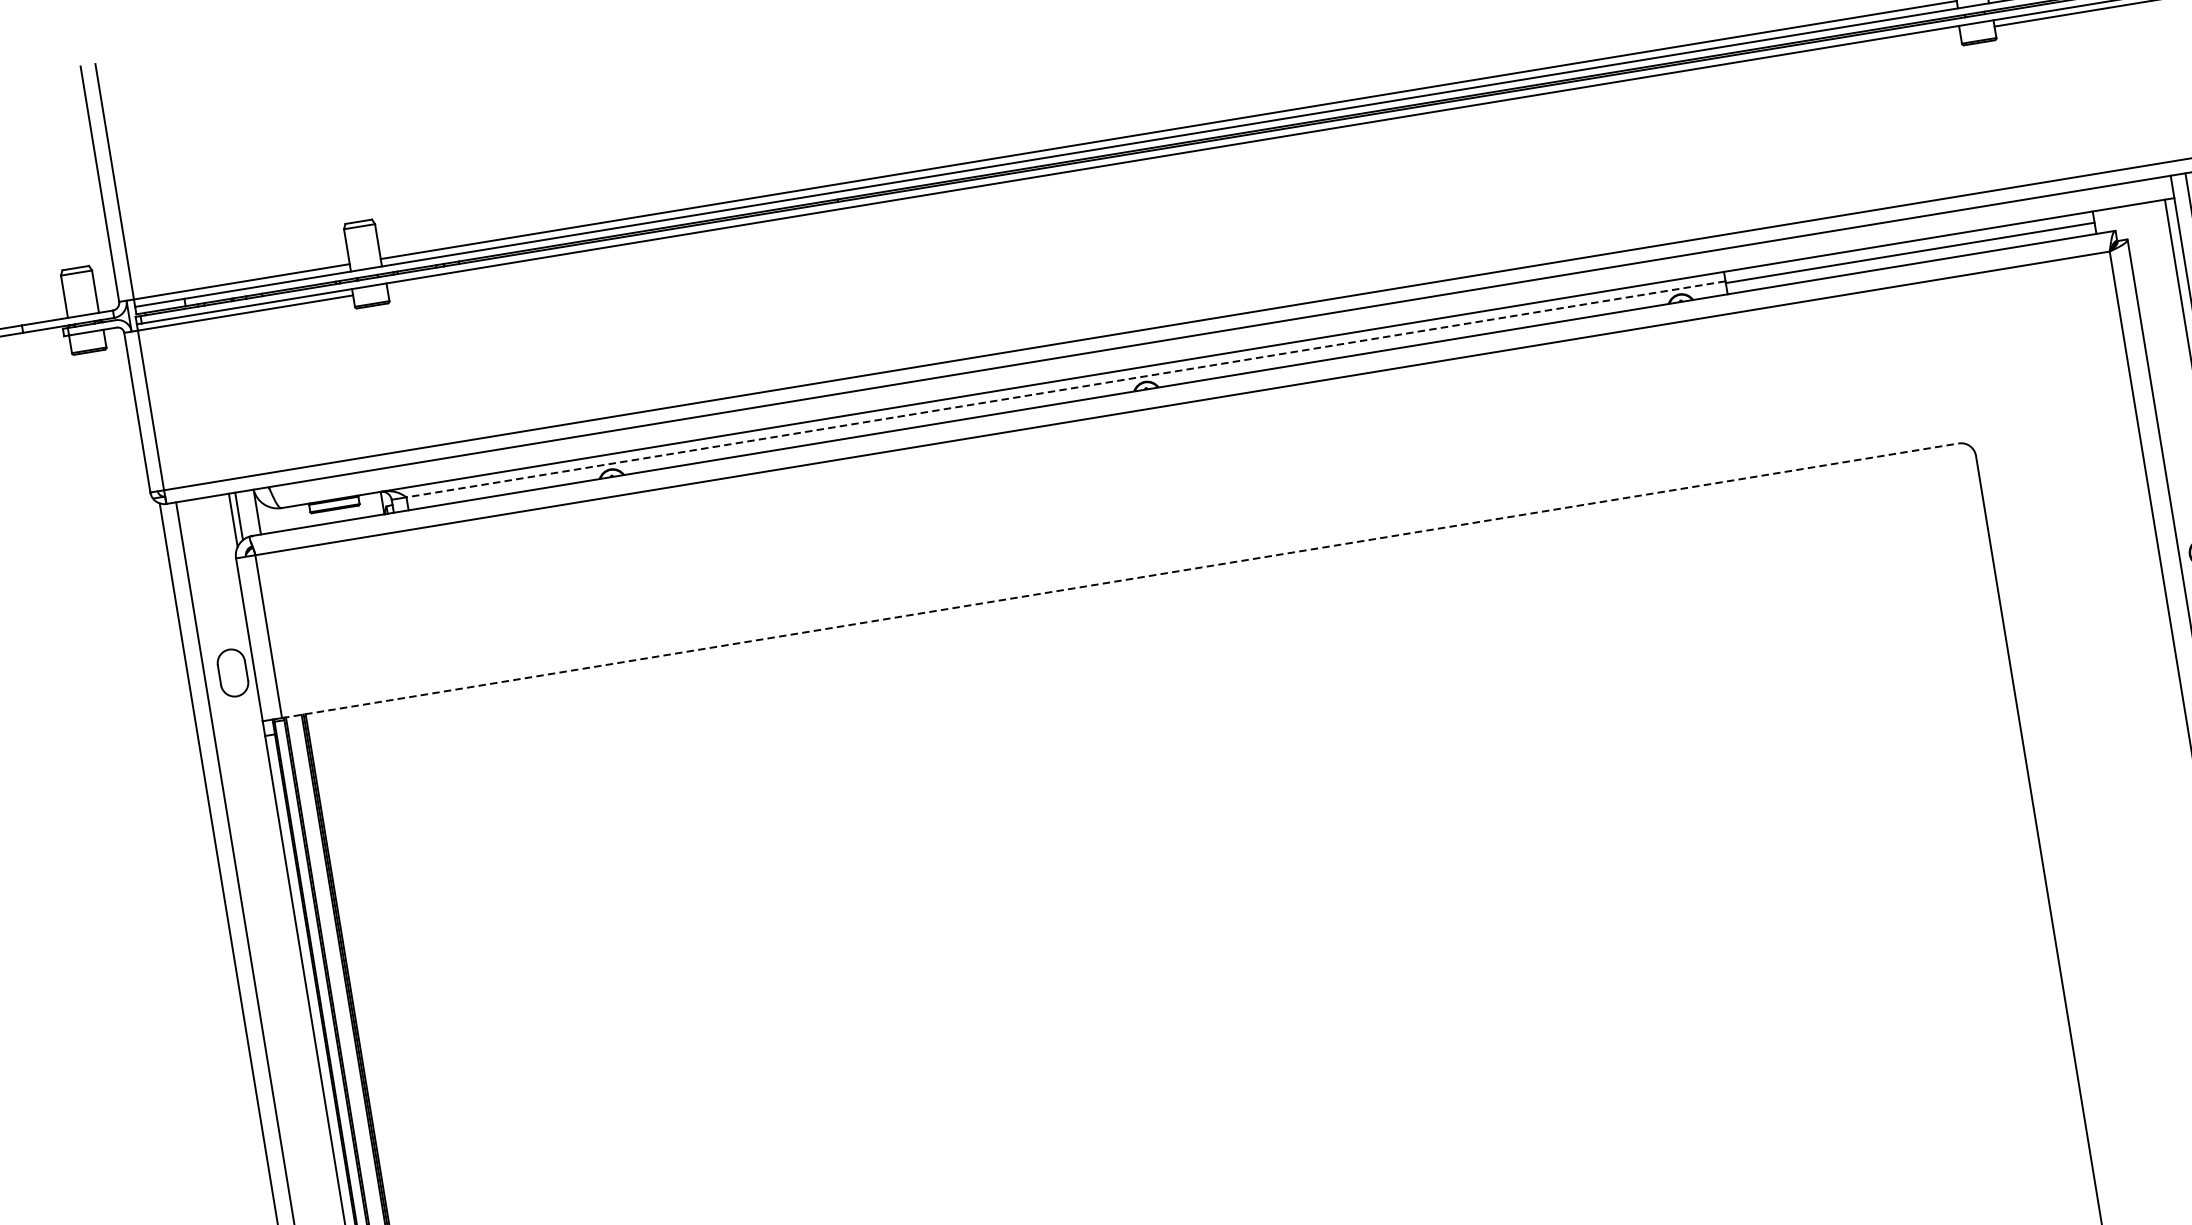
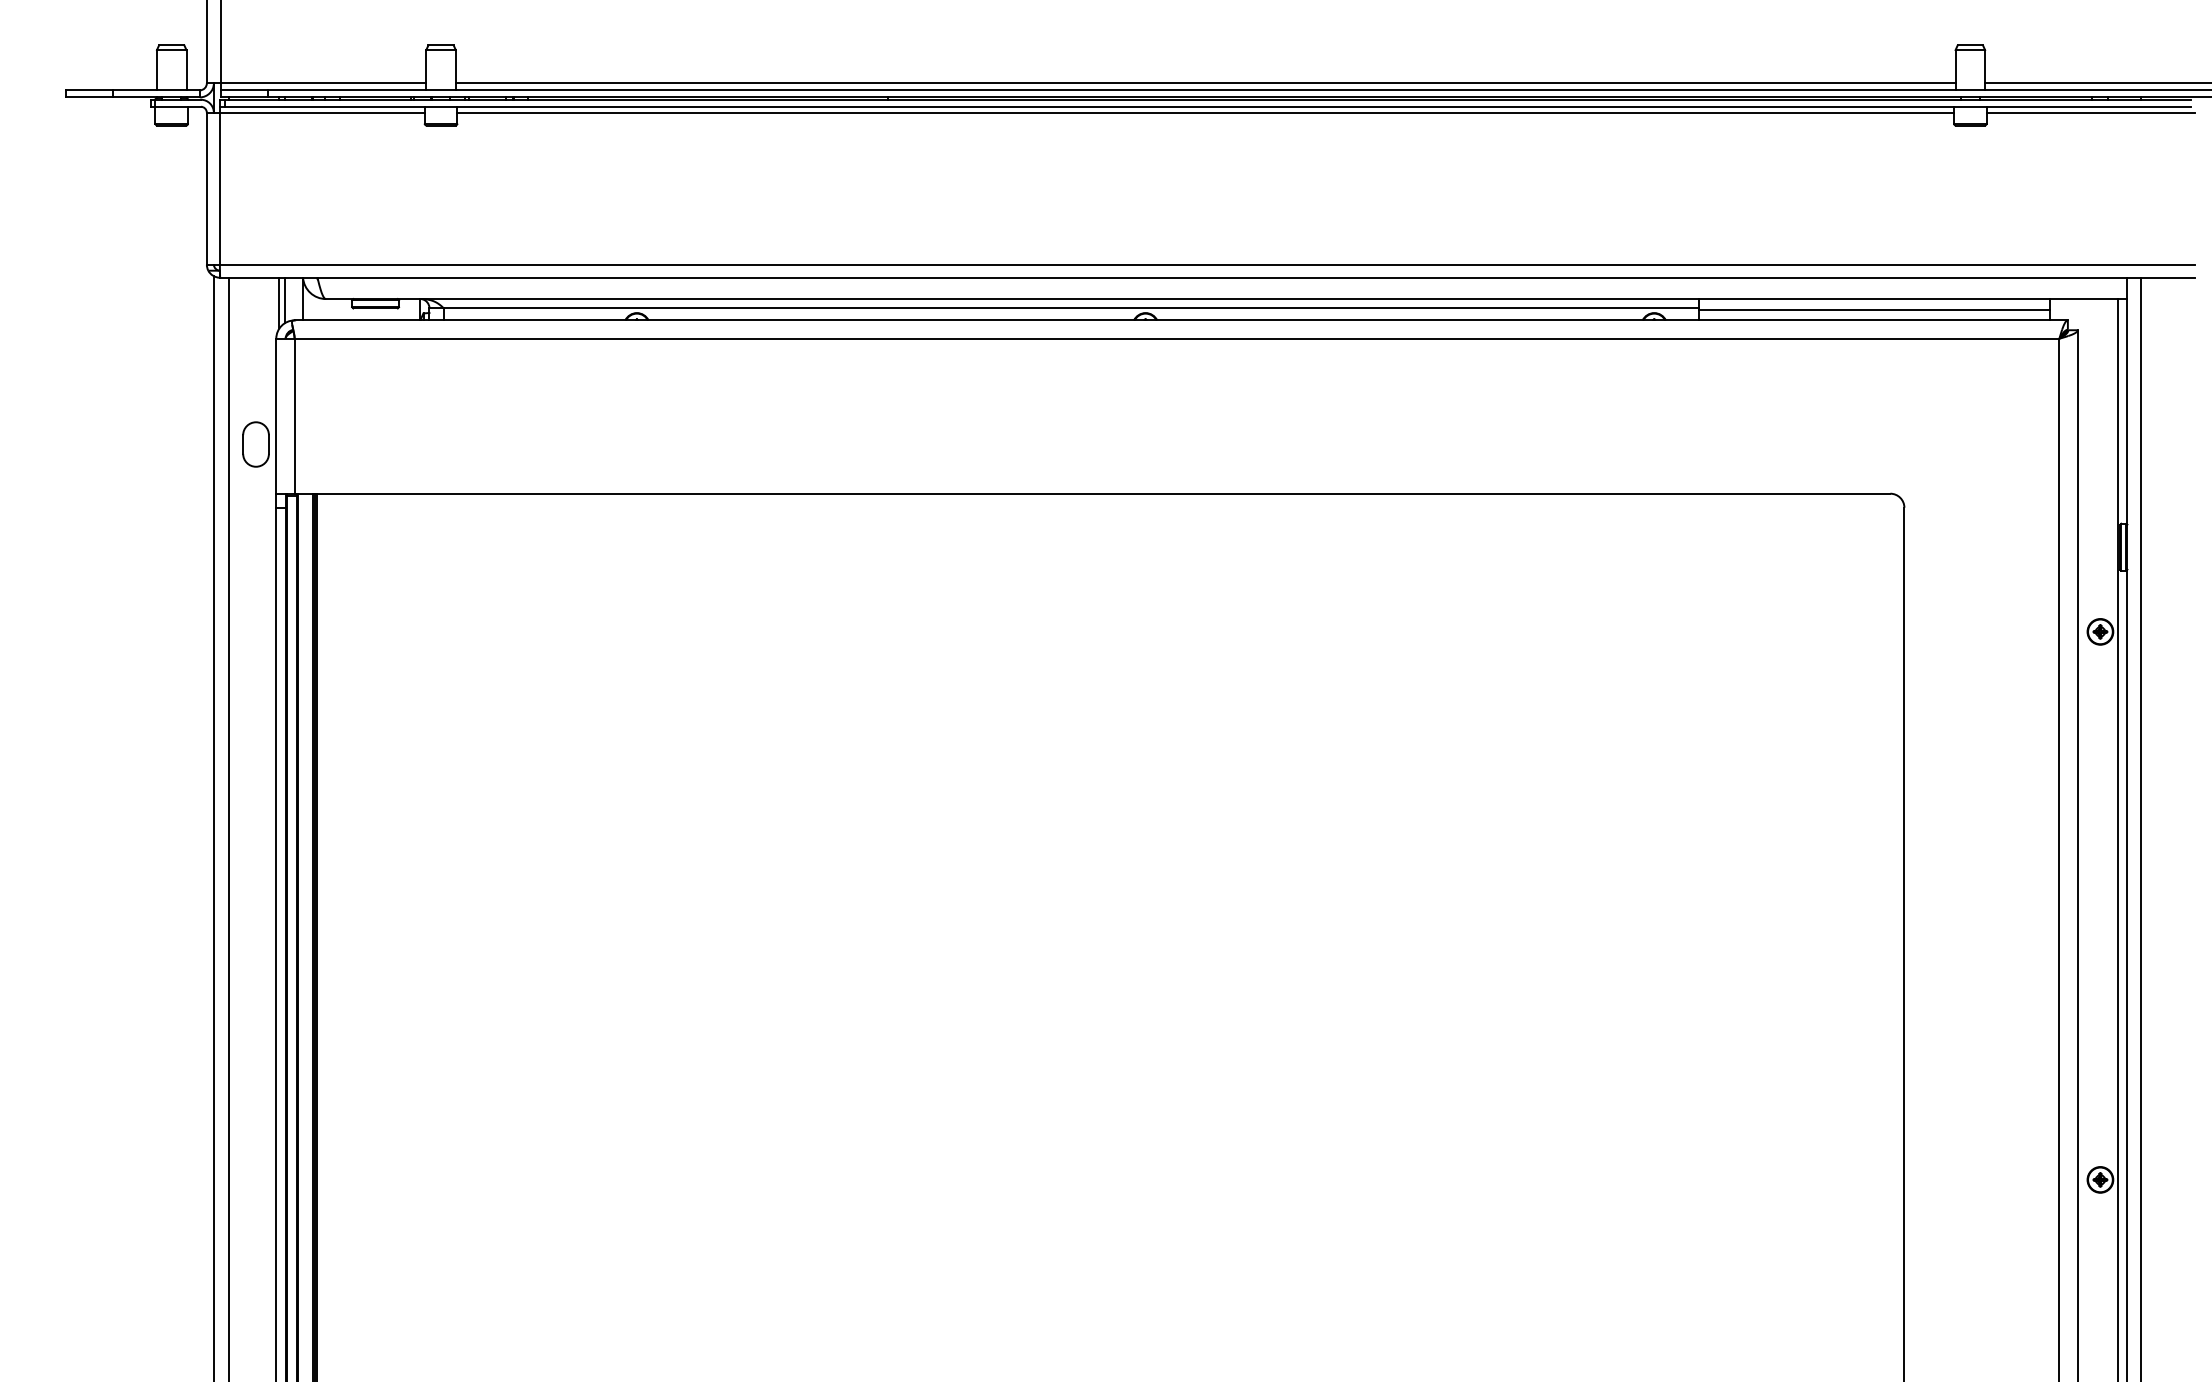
line: (1173, 160) -> (1205, 112), added
line: (1066, 389) -> (1071, 308), dashed -> solid
line: (1120, 580) -> (1092, 493), dashed -> solid

